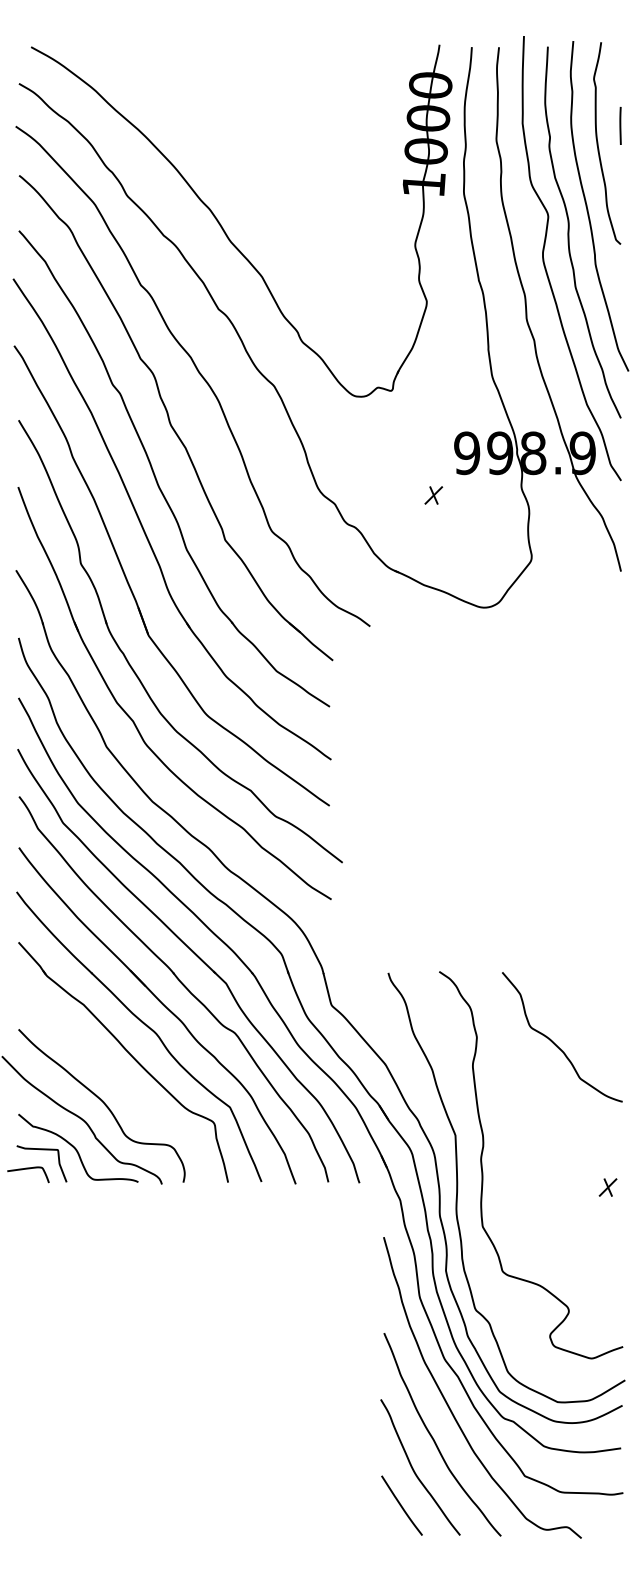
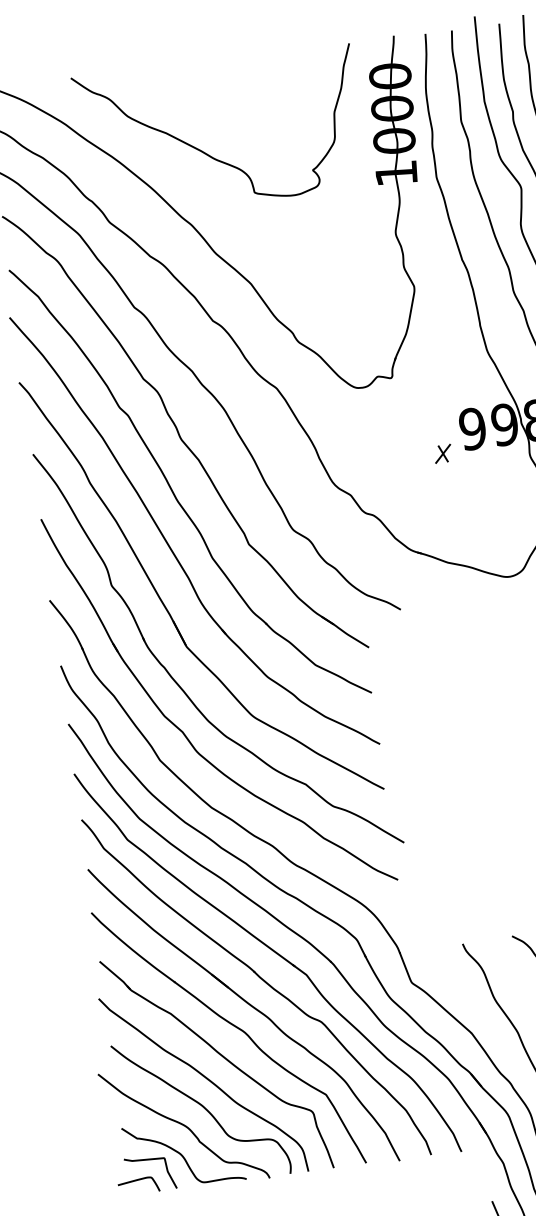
curve: (233, 137) -> (205, 152), added
part: (433, 495) -> (442, 453), moved
curve: (111, 1076) -> (207, 1079), added

